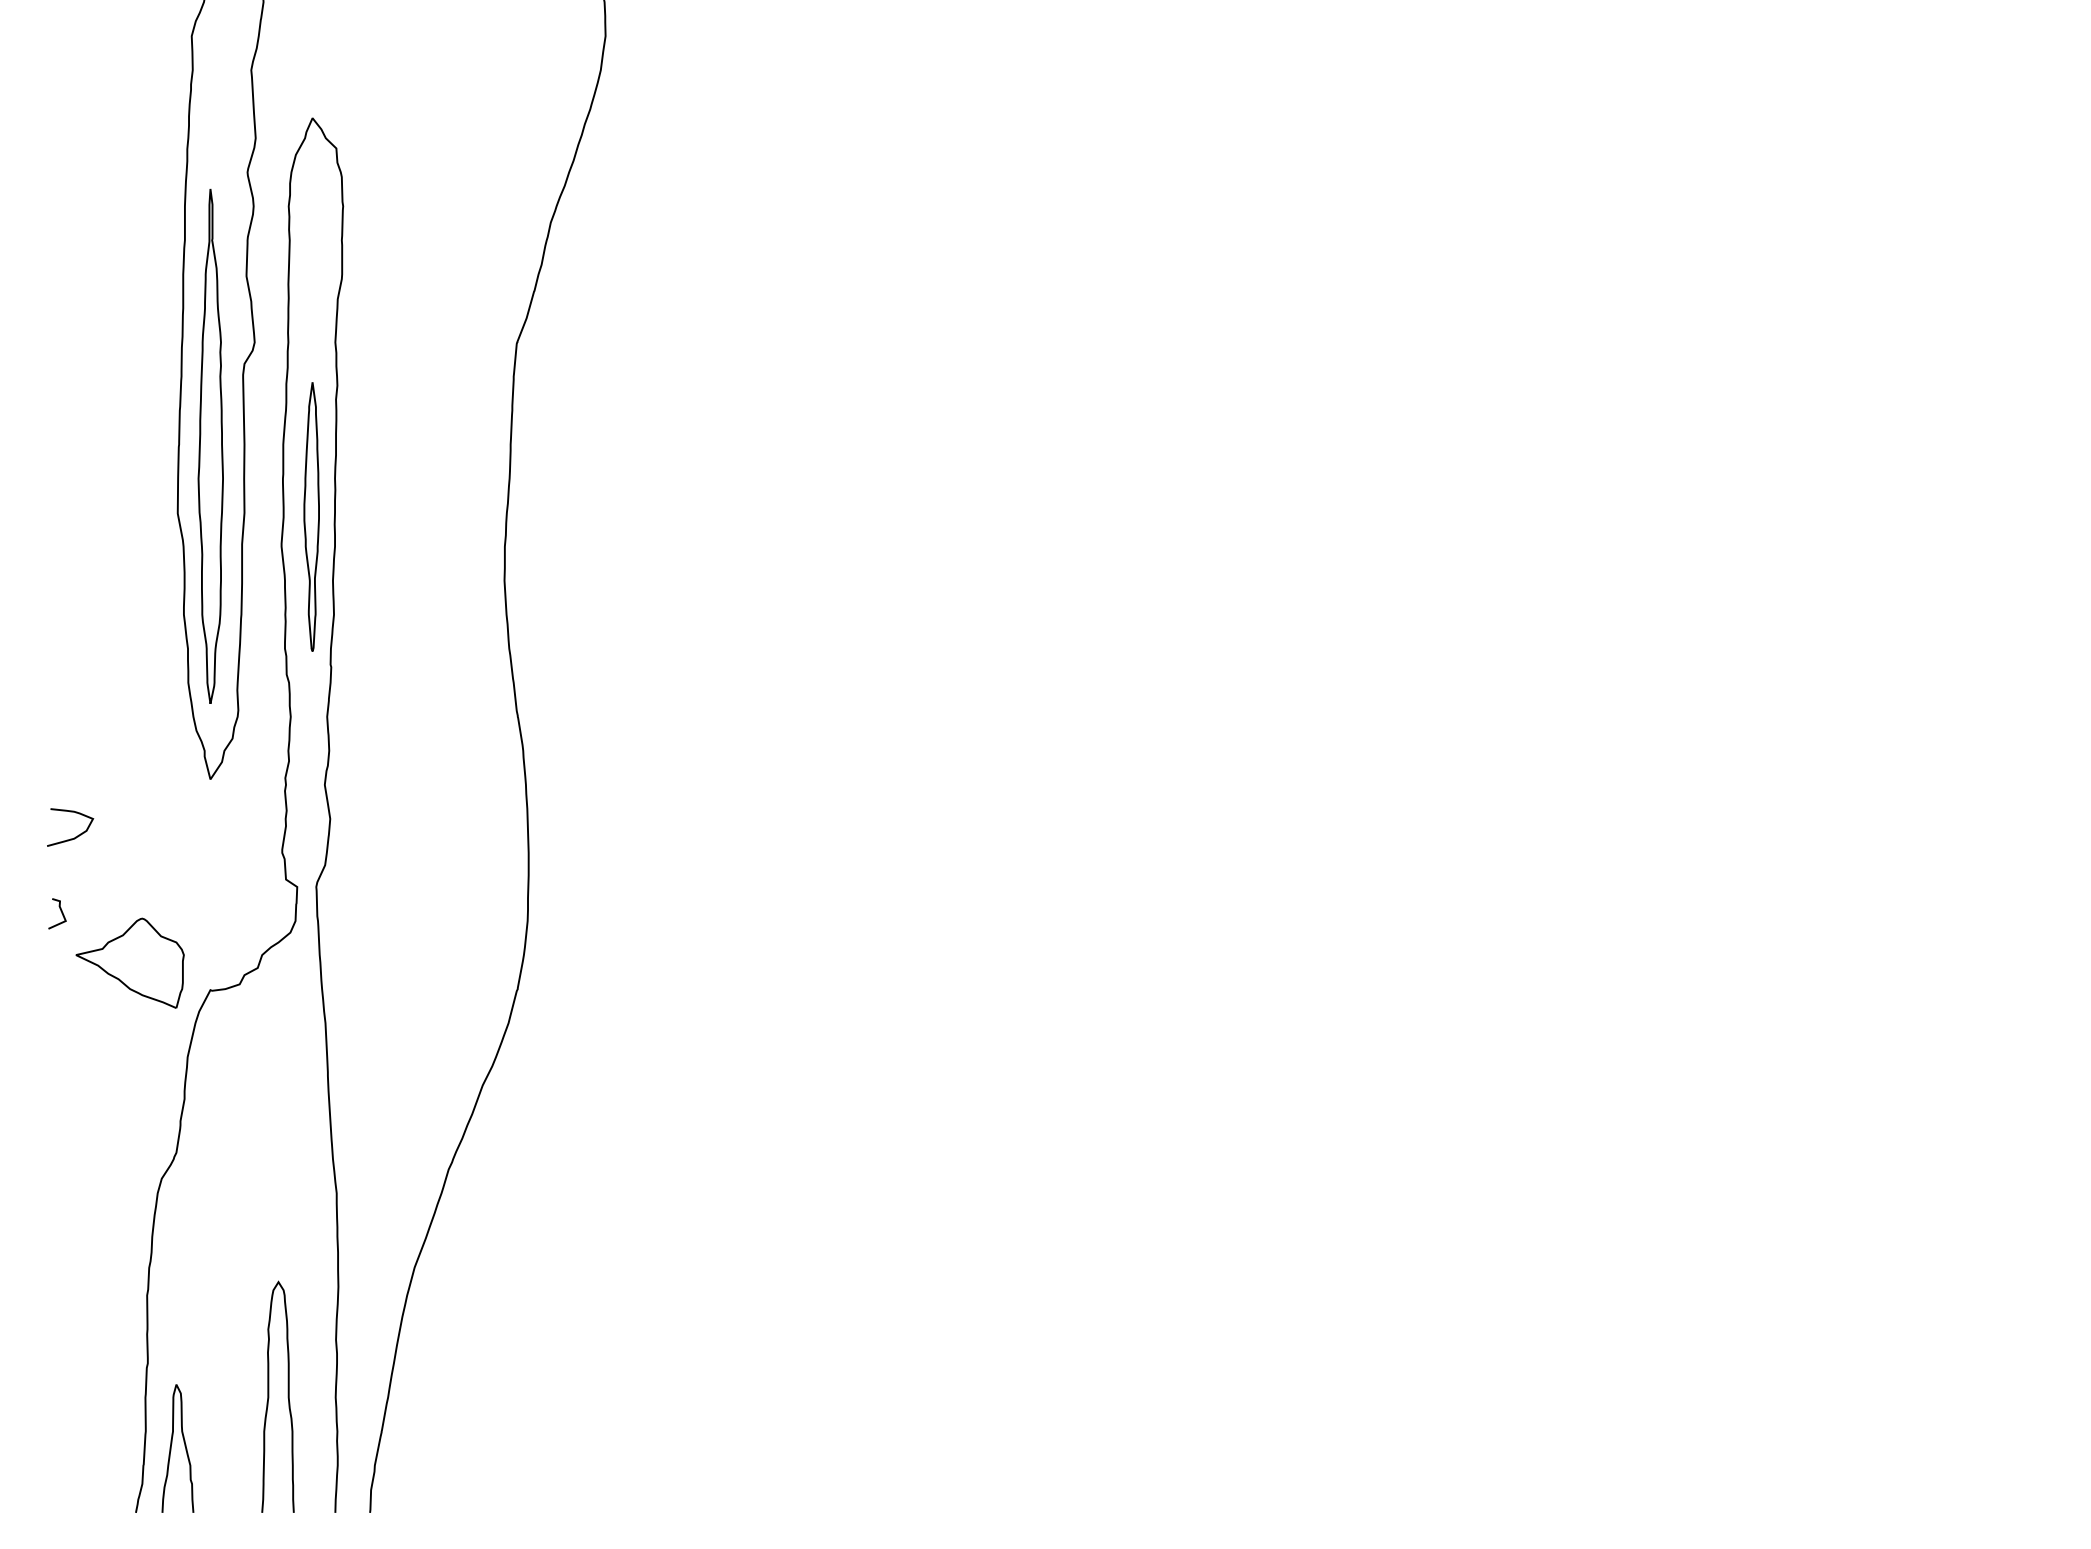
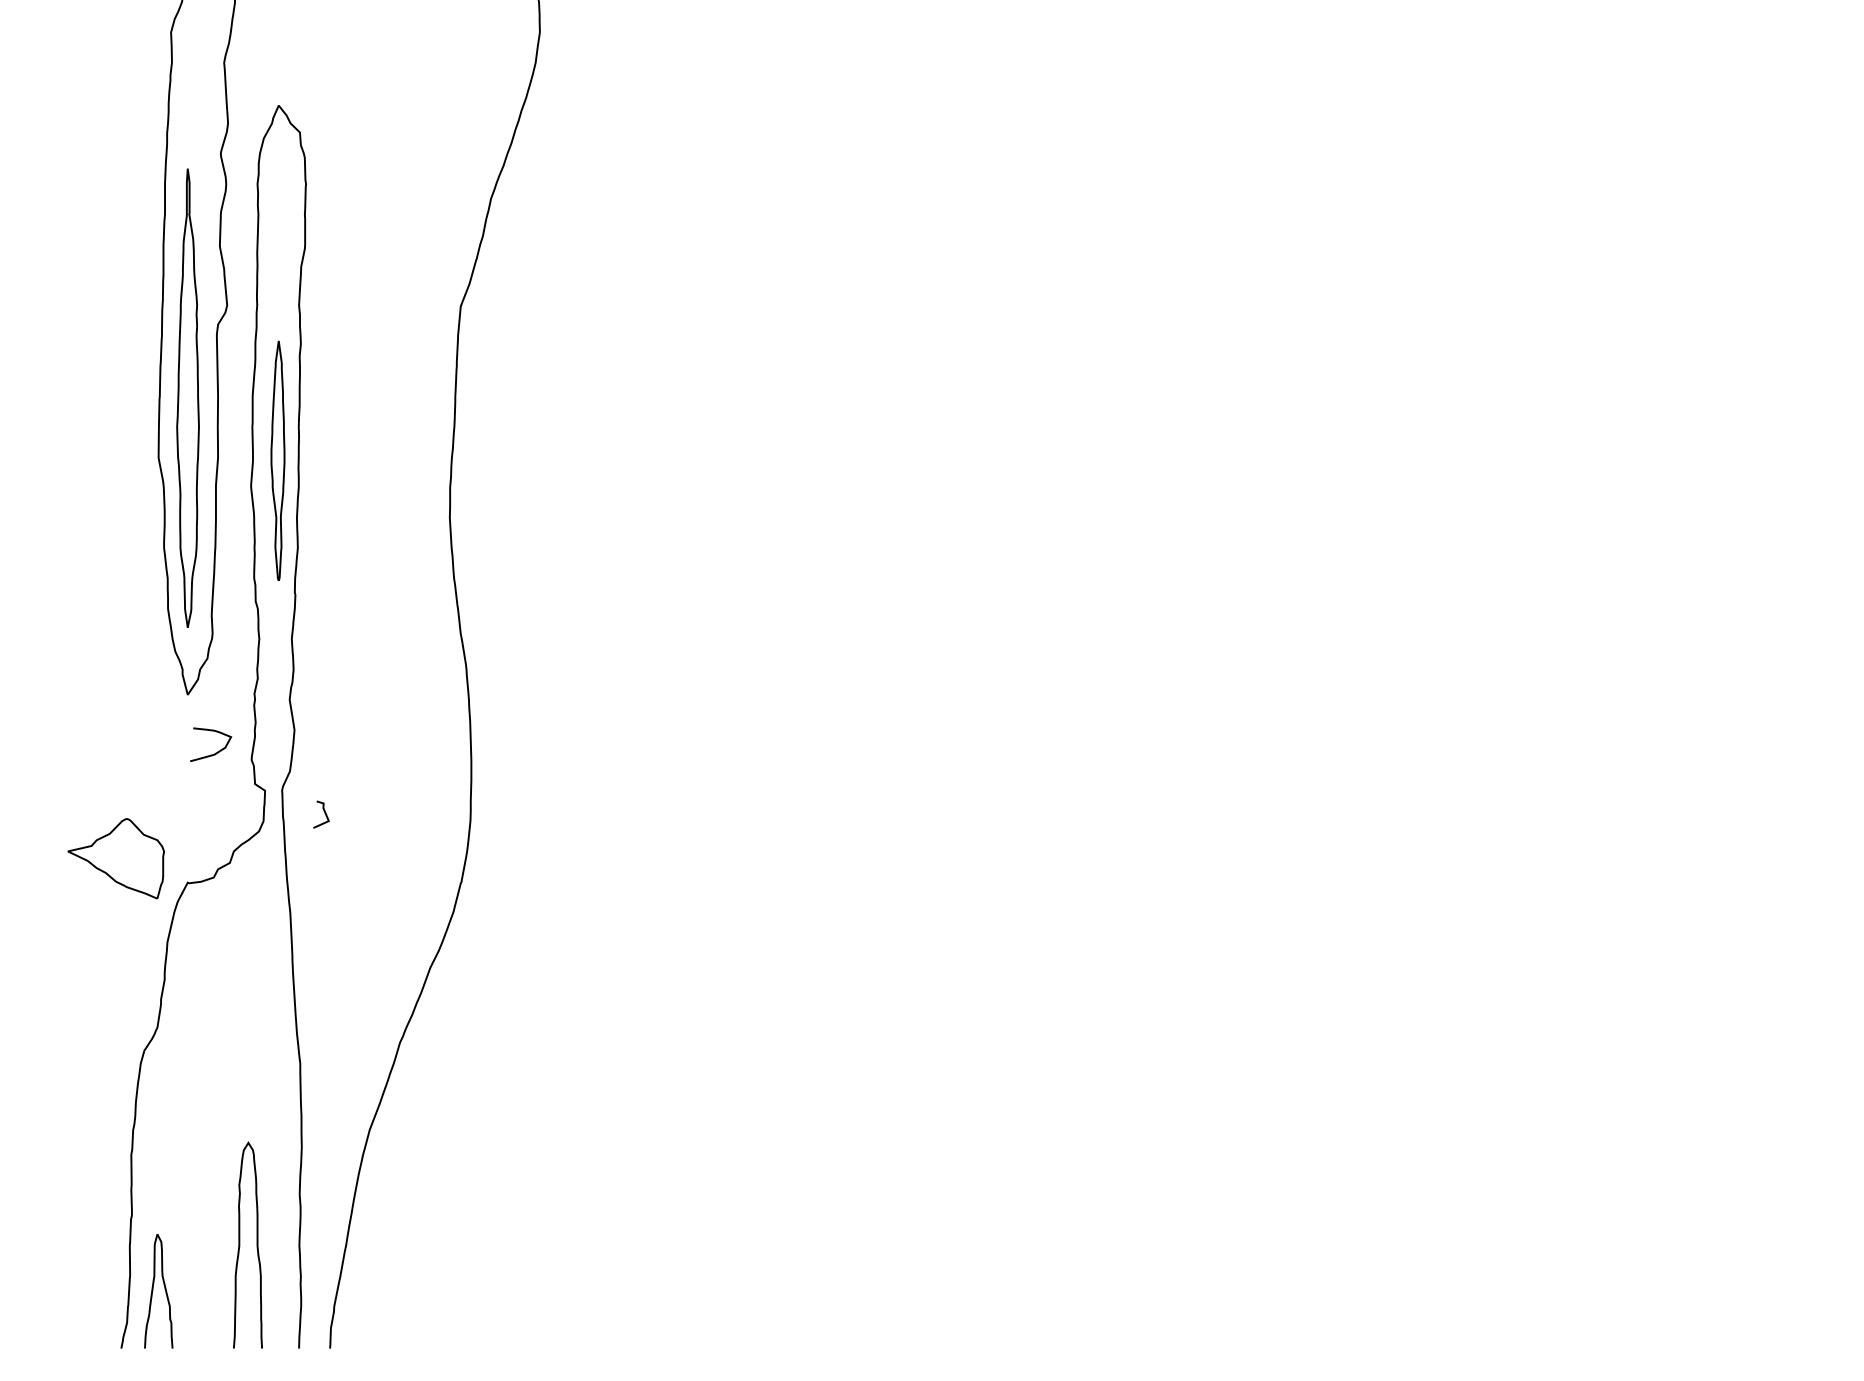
curve: (75, 836) -> (215, 752), moved
line: (60, 912) -> (324, 813), moved

